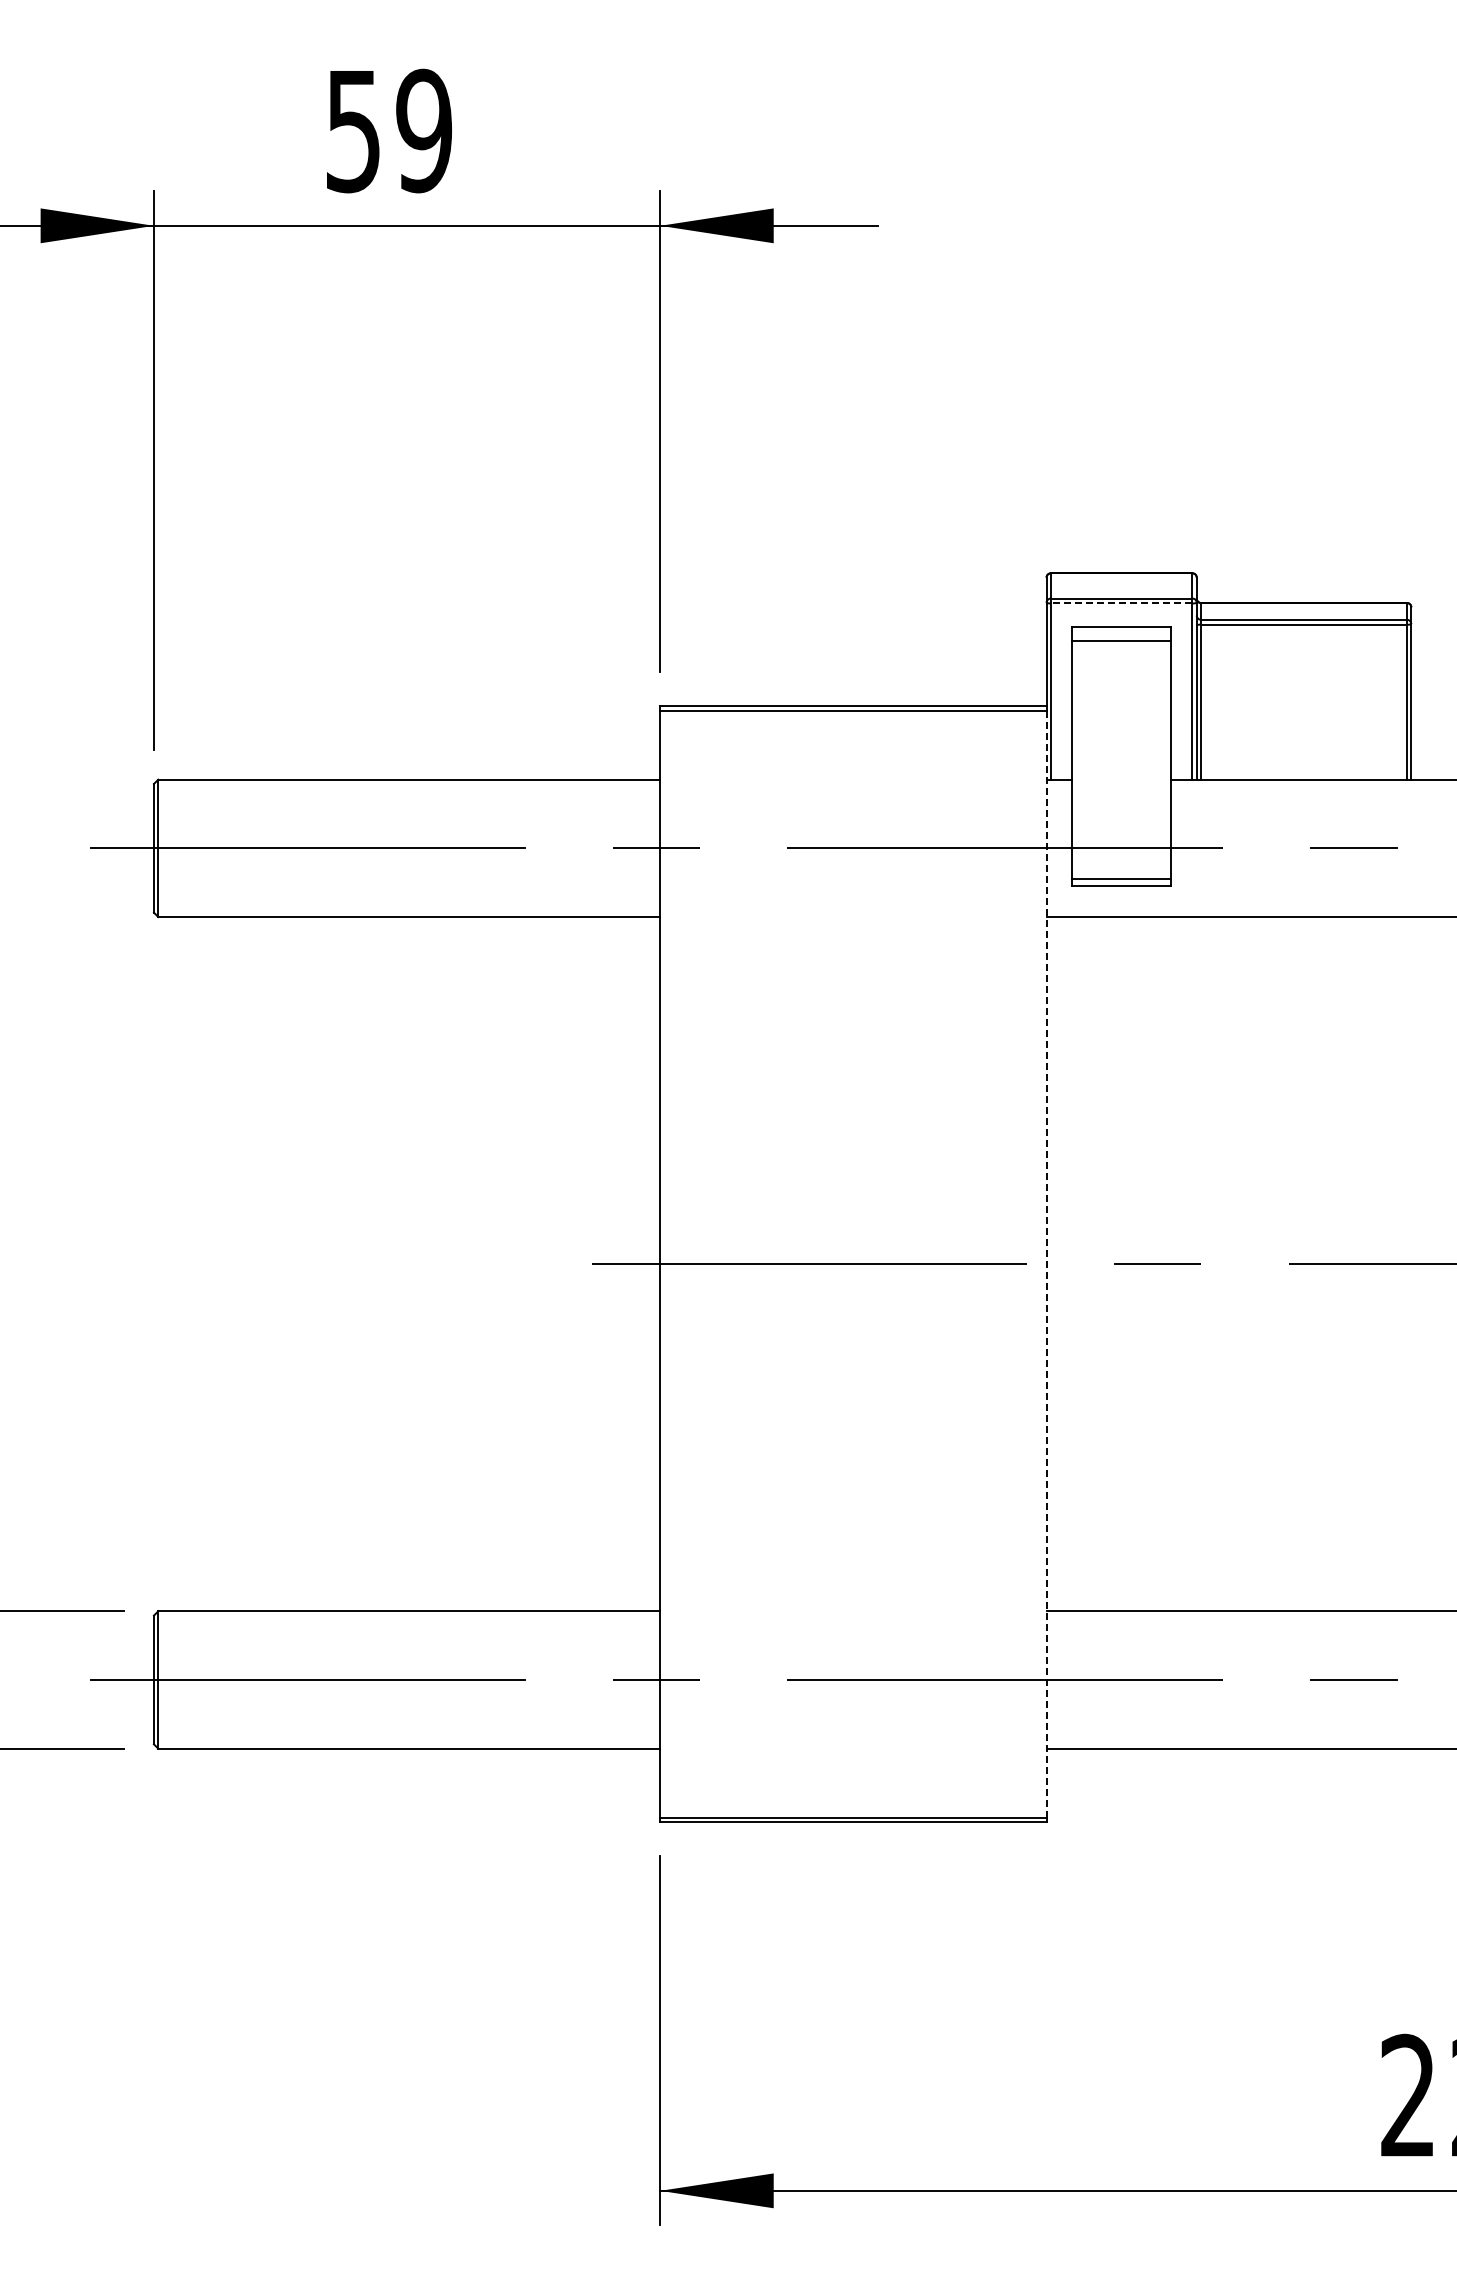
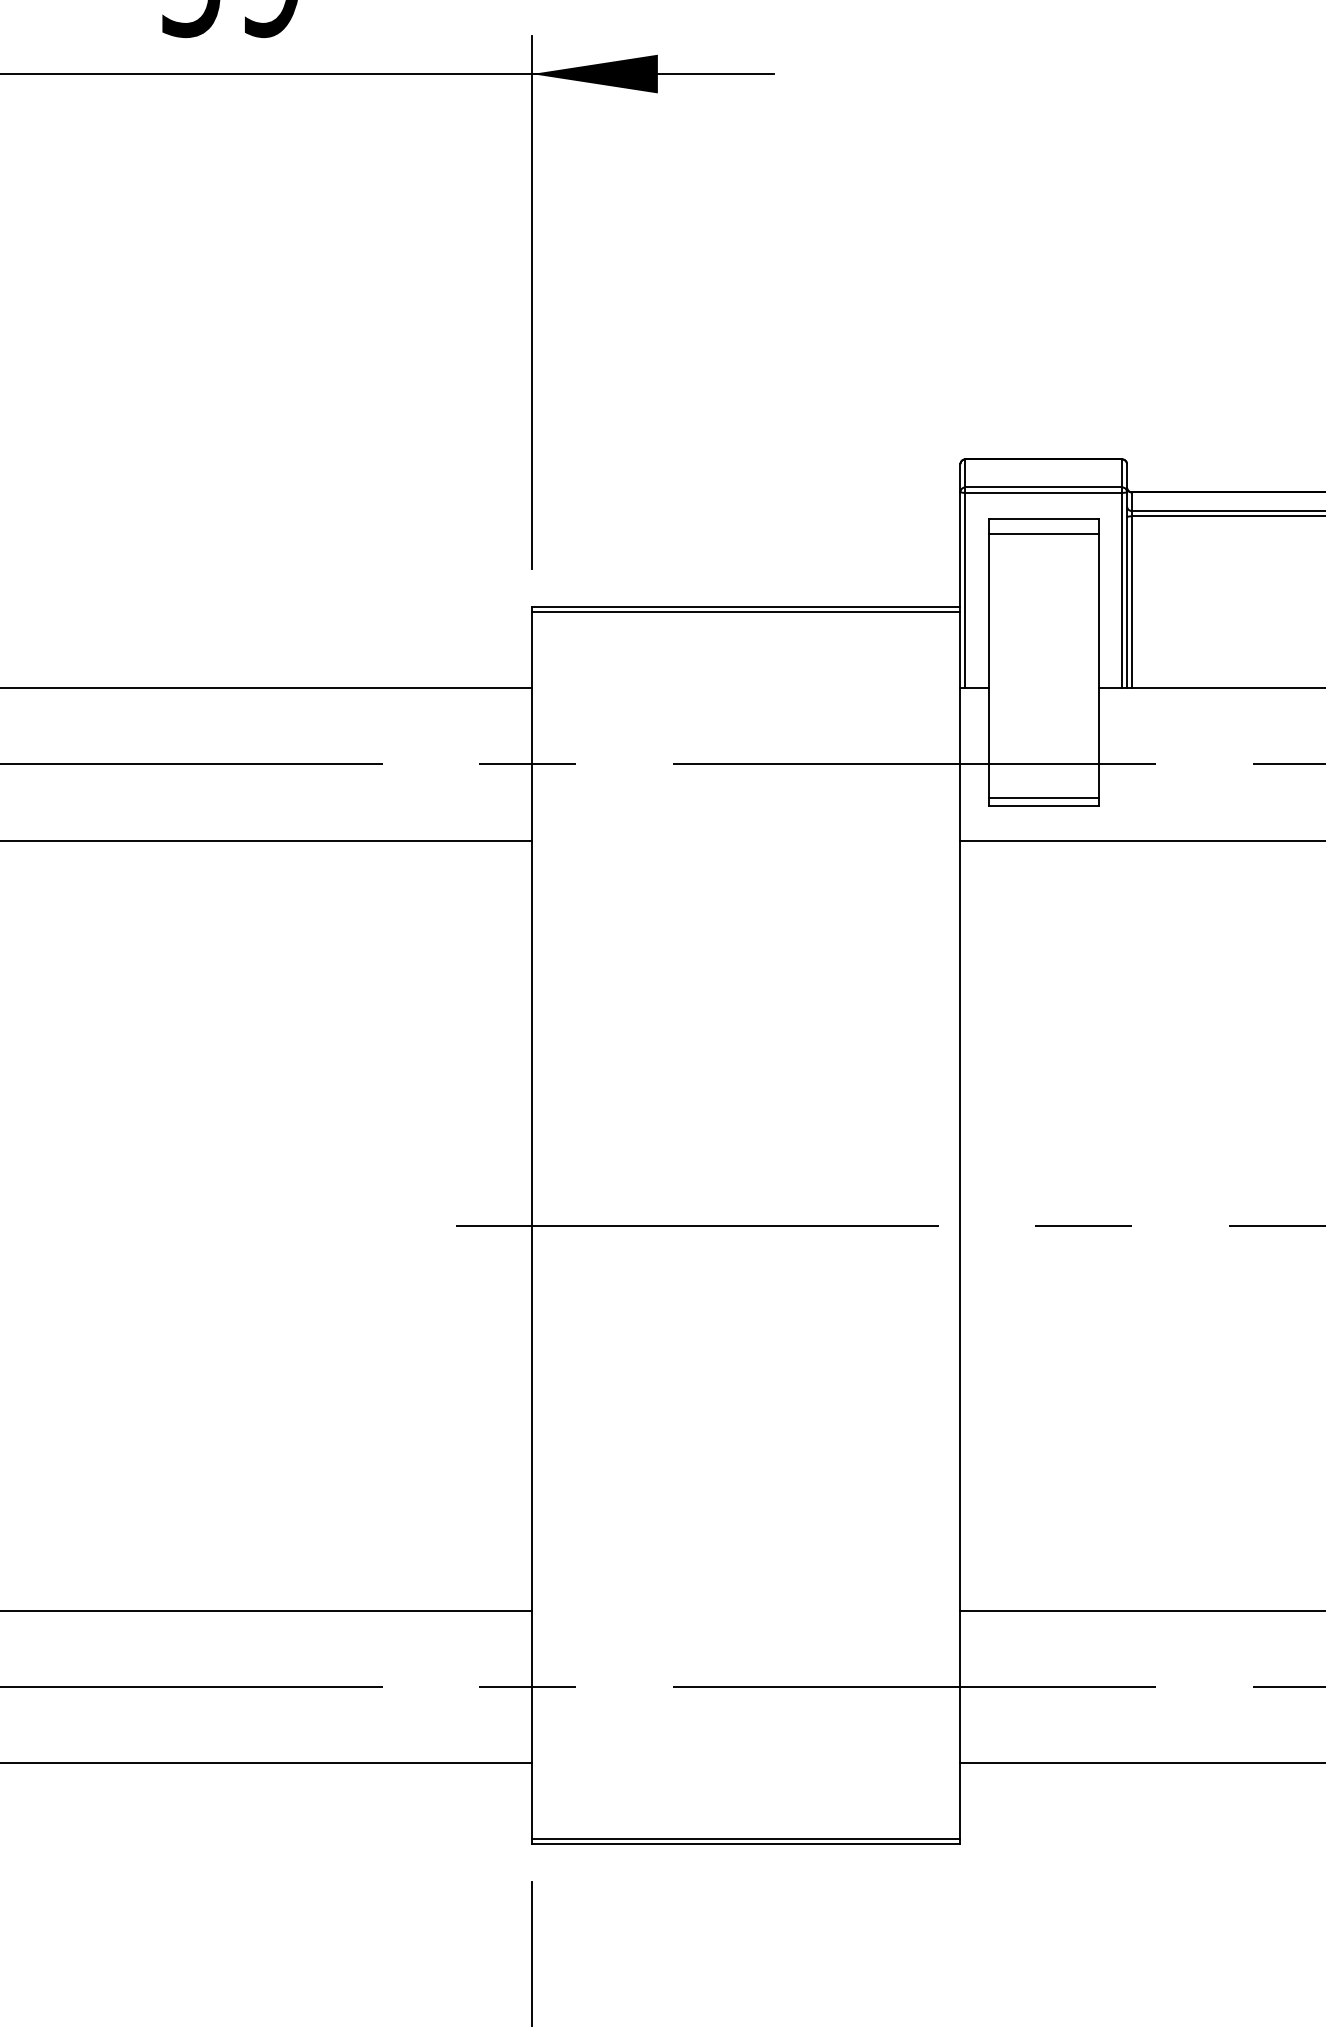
line: (1121, 603) -> (1043, 492), dashed -> solid
line: (1046, 1264) -> (960, 1225), dashed -> solid

